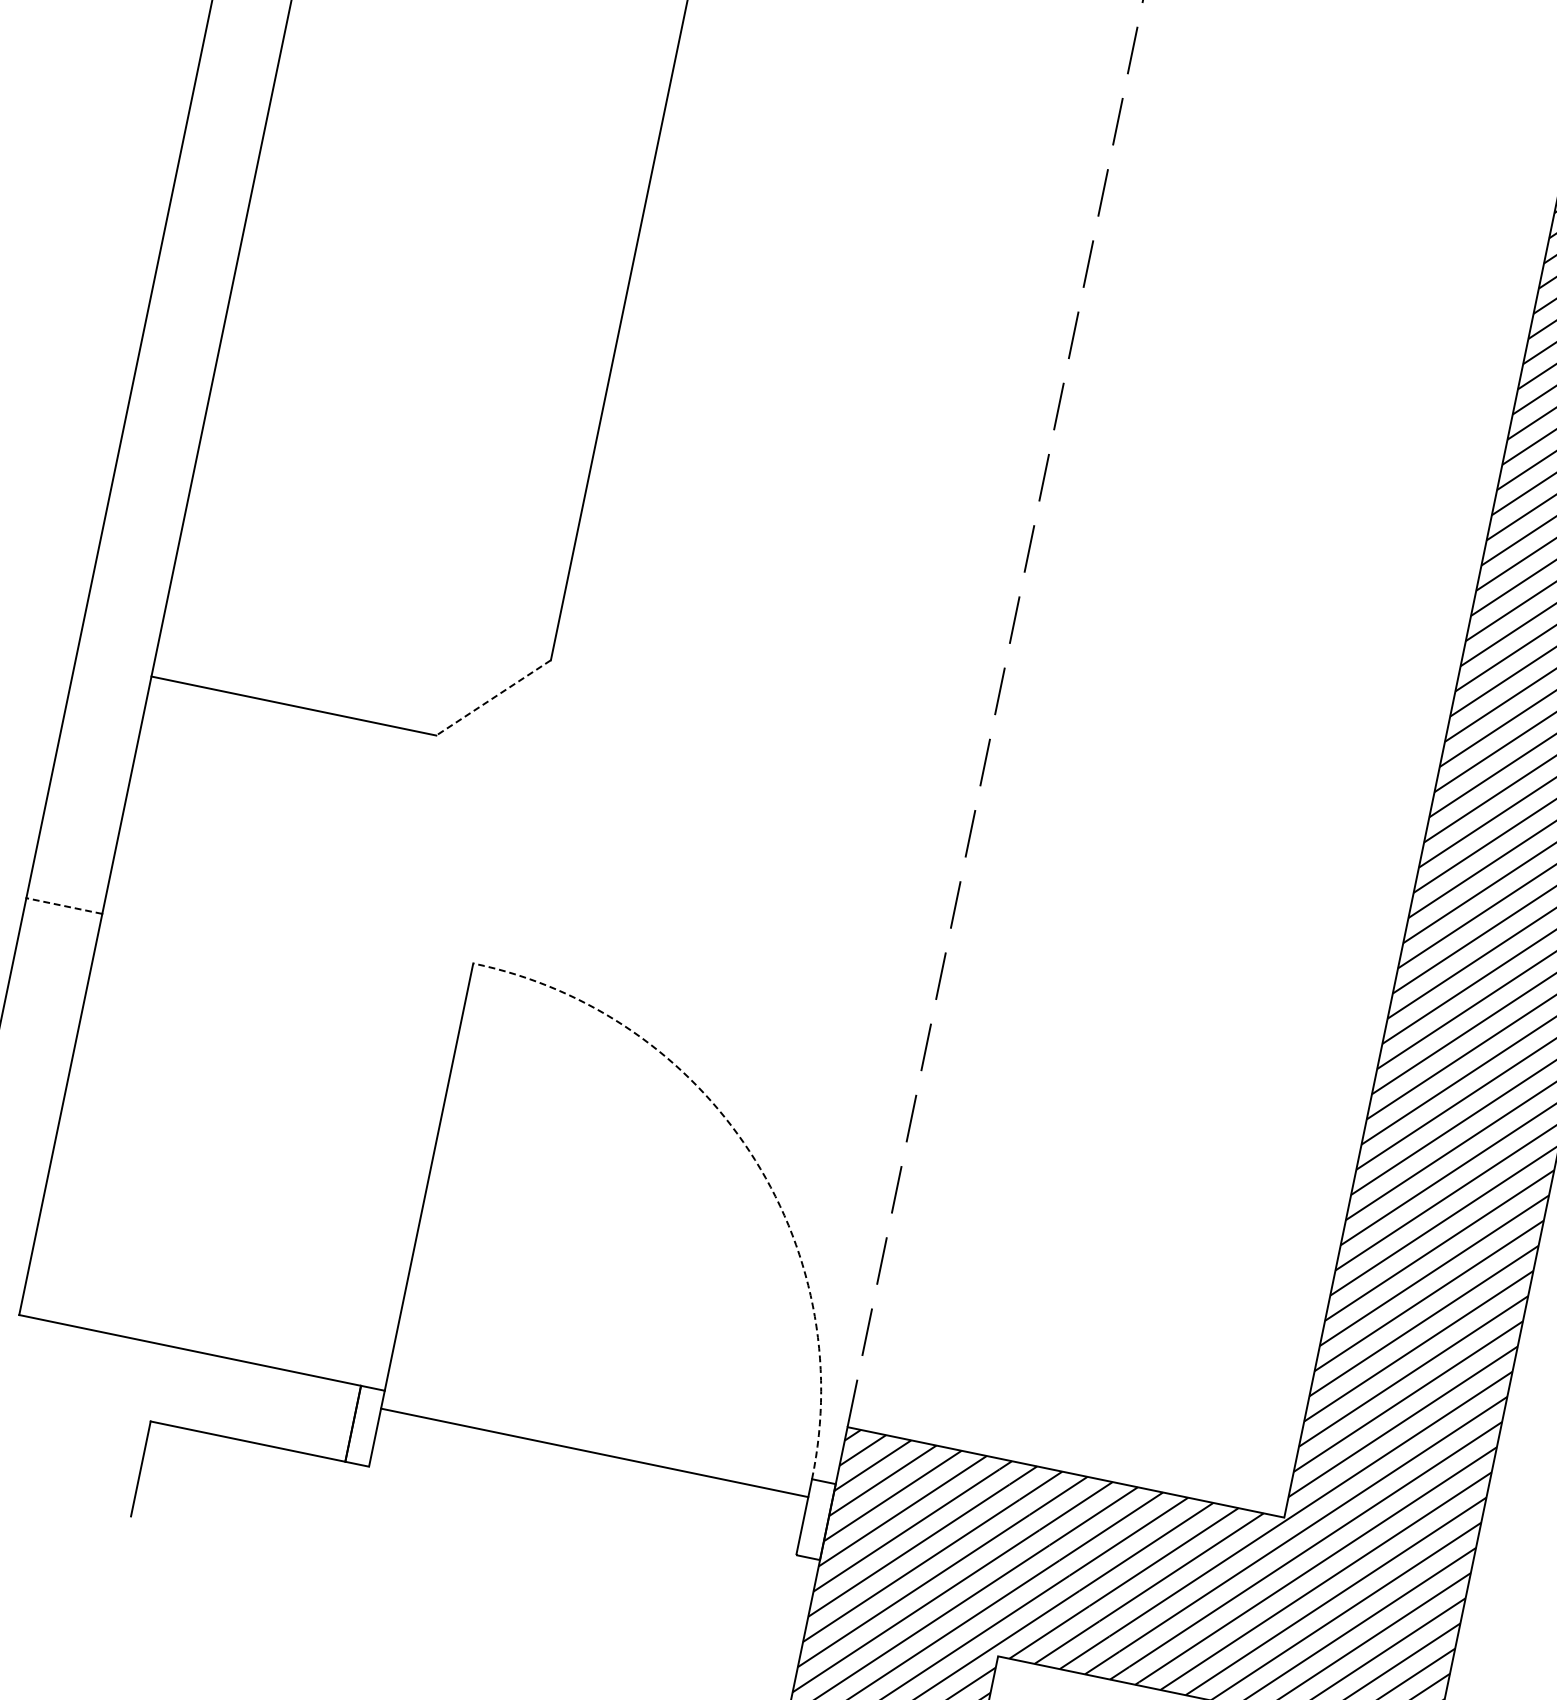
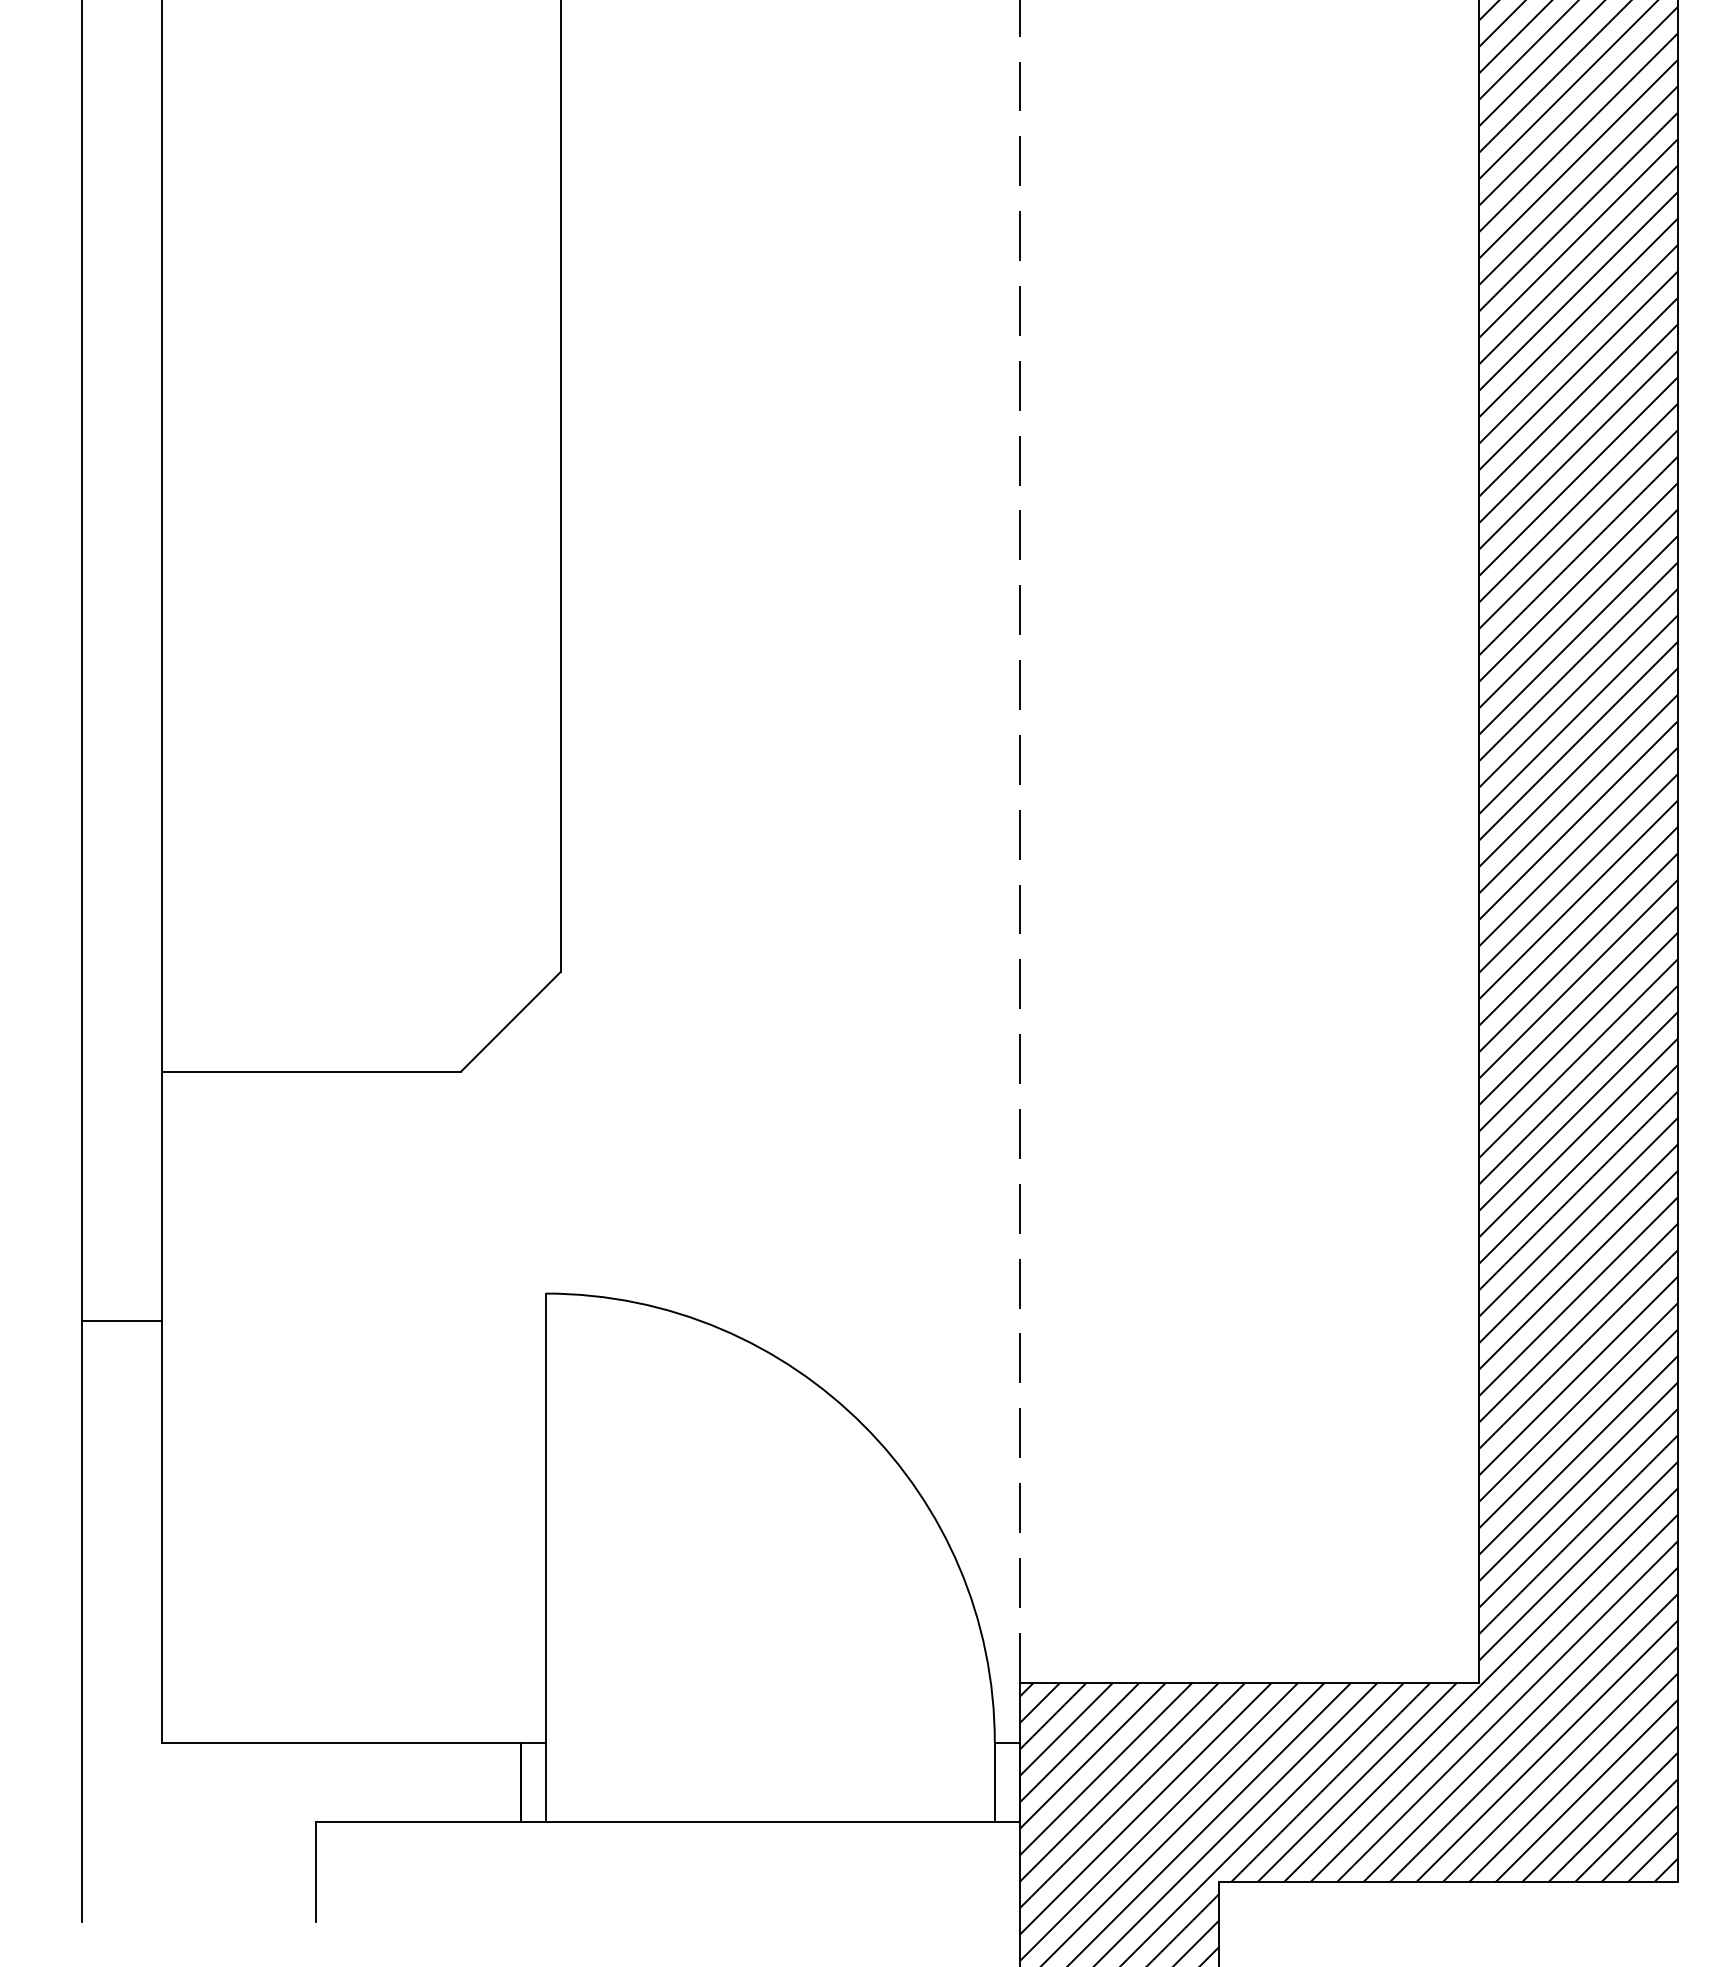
line: (493, 697) -> (510, 1021), dashed -> solid
line: (63, 906) -> (121, 1321), dashed -> solid
arc: (749, 1151) -> (863, 1425), dashed -> solid
line: (593, 1452) -> (769, 1822), moved

